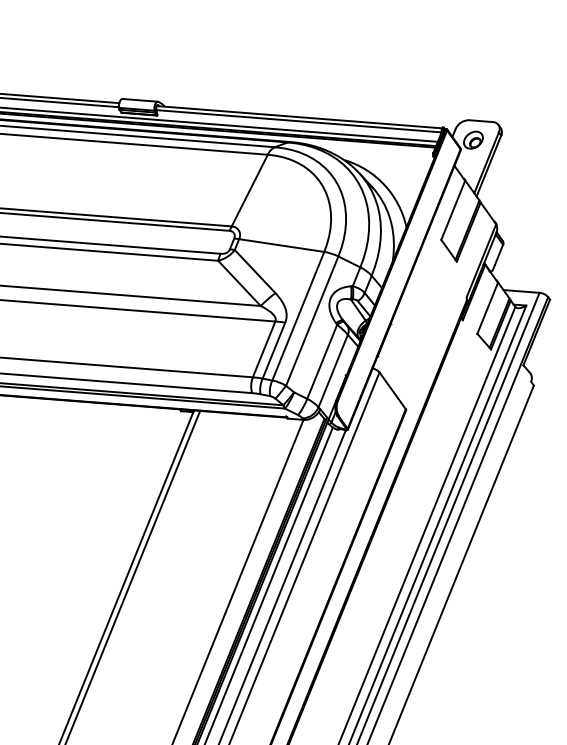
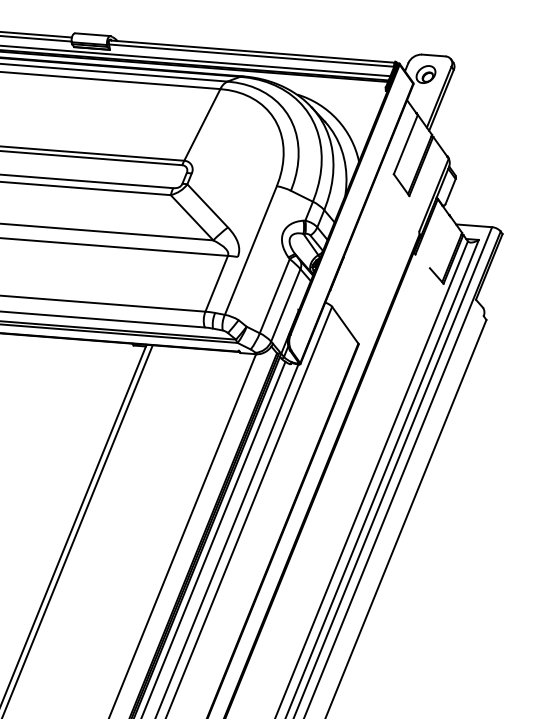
line: (281, 245) -> (234, 179), removed
line: (487, 307) -> (440, 241), removed
line: (312, 320) -> (265, 254), removed
line: (273, 350) -> (226, 284), removed

